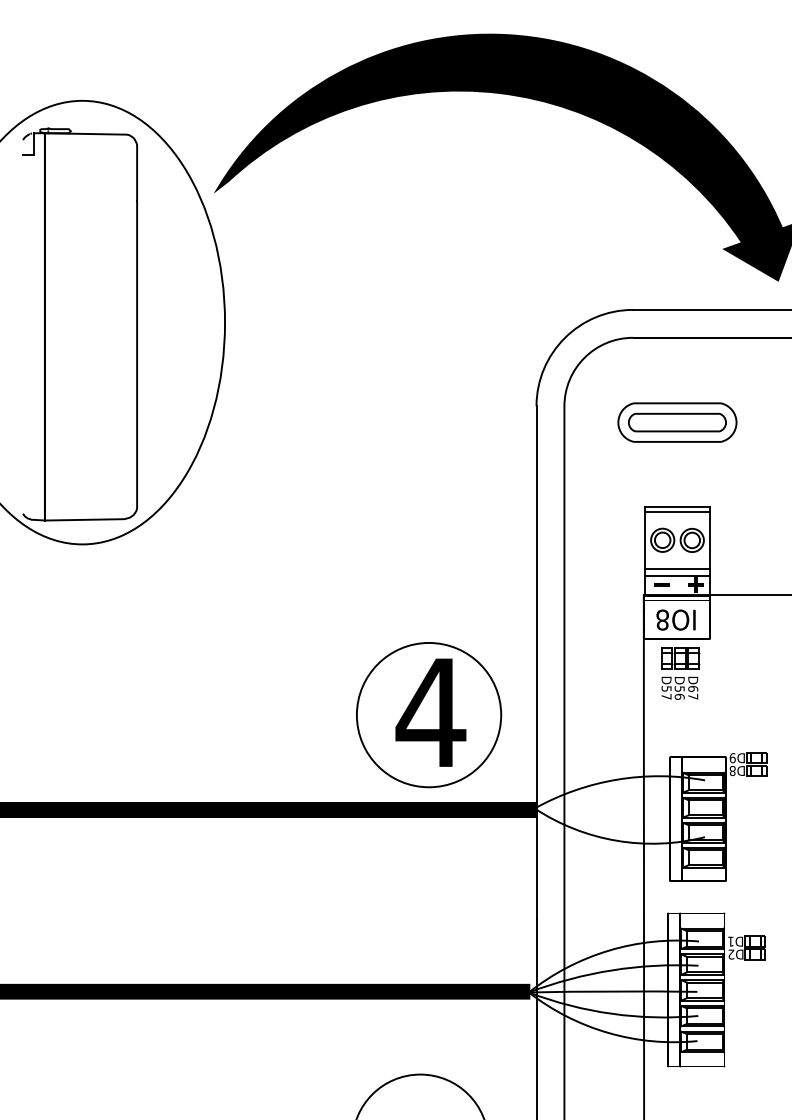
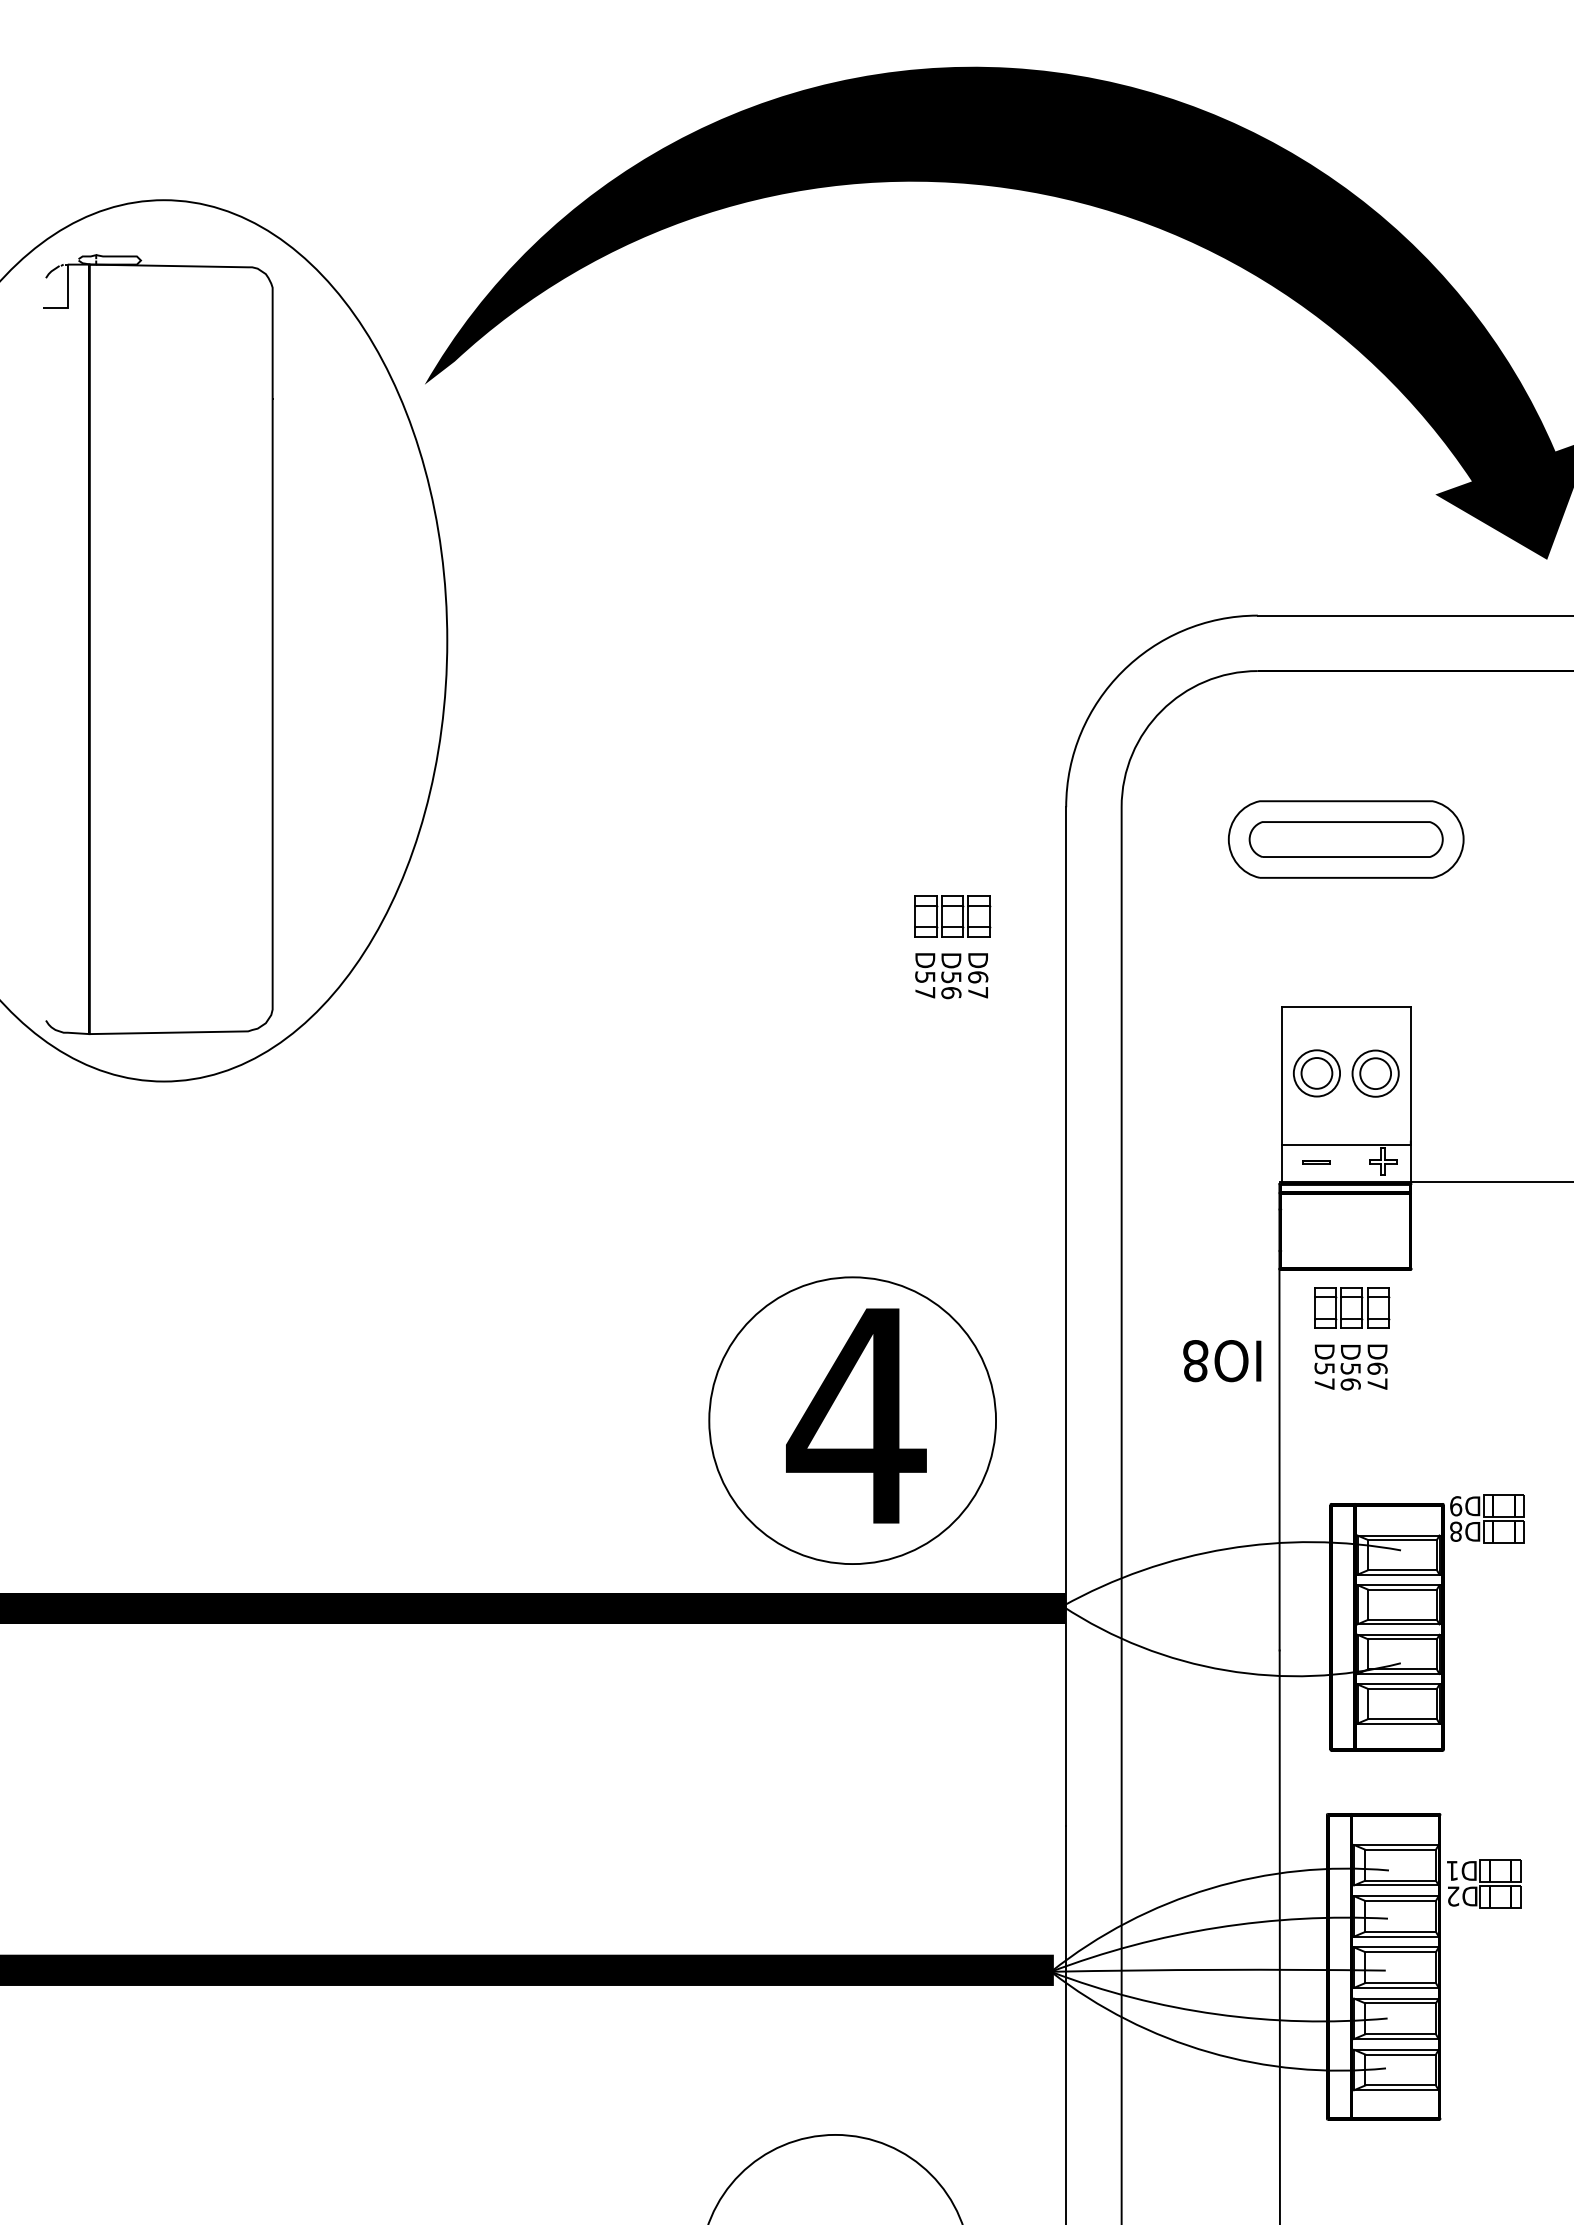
part: (479, 476) -> (952, 946), added
line: (677, 511) -> (1346, 1016), removed
line: (677, 569) -> (1346, 1131), removed
text: (675, 619) -> (1221, 1359), moved

